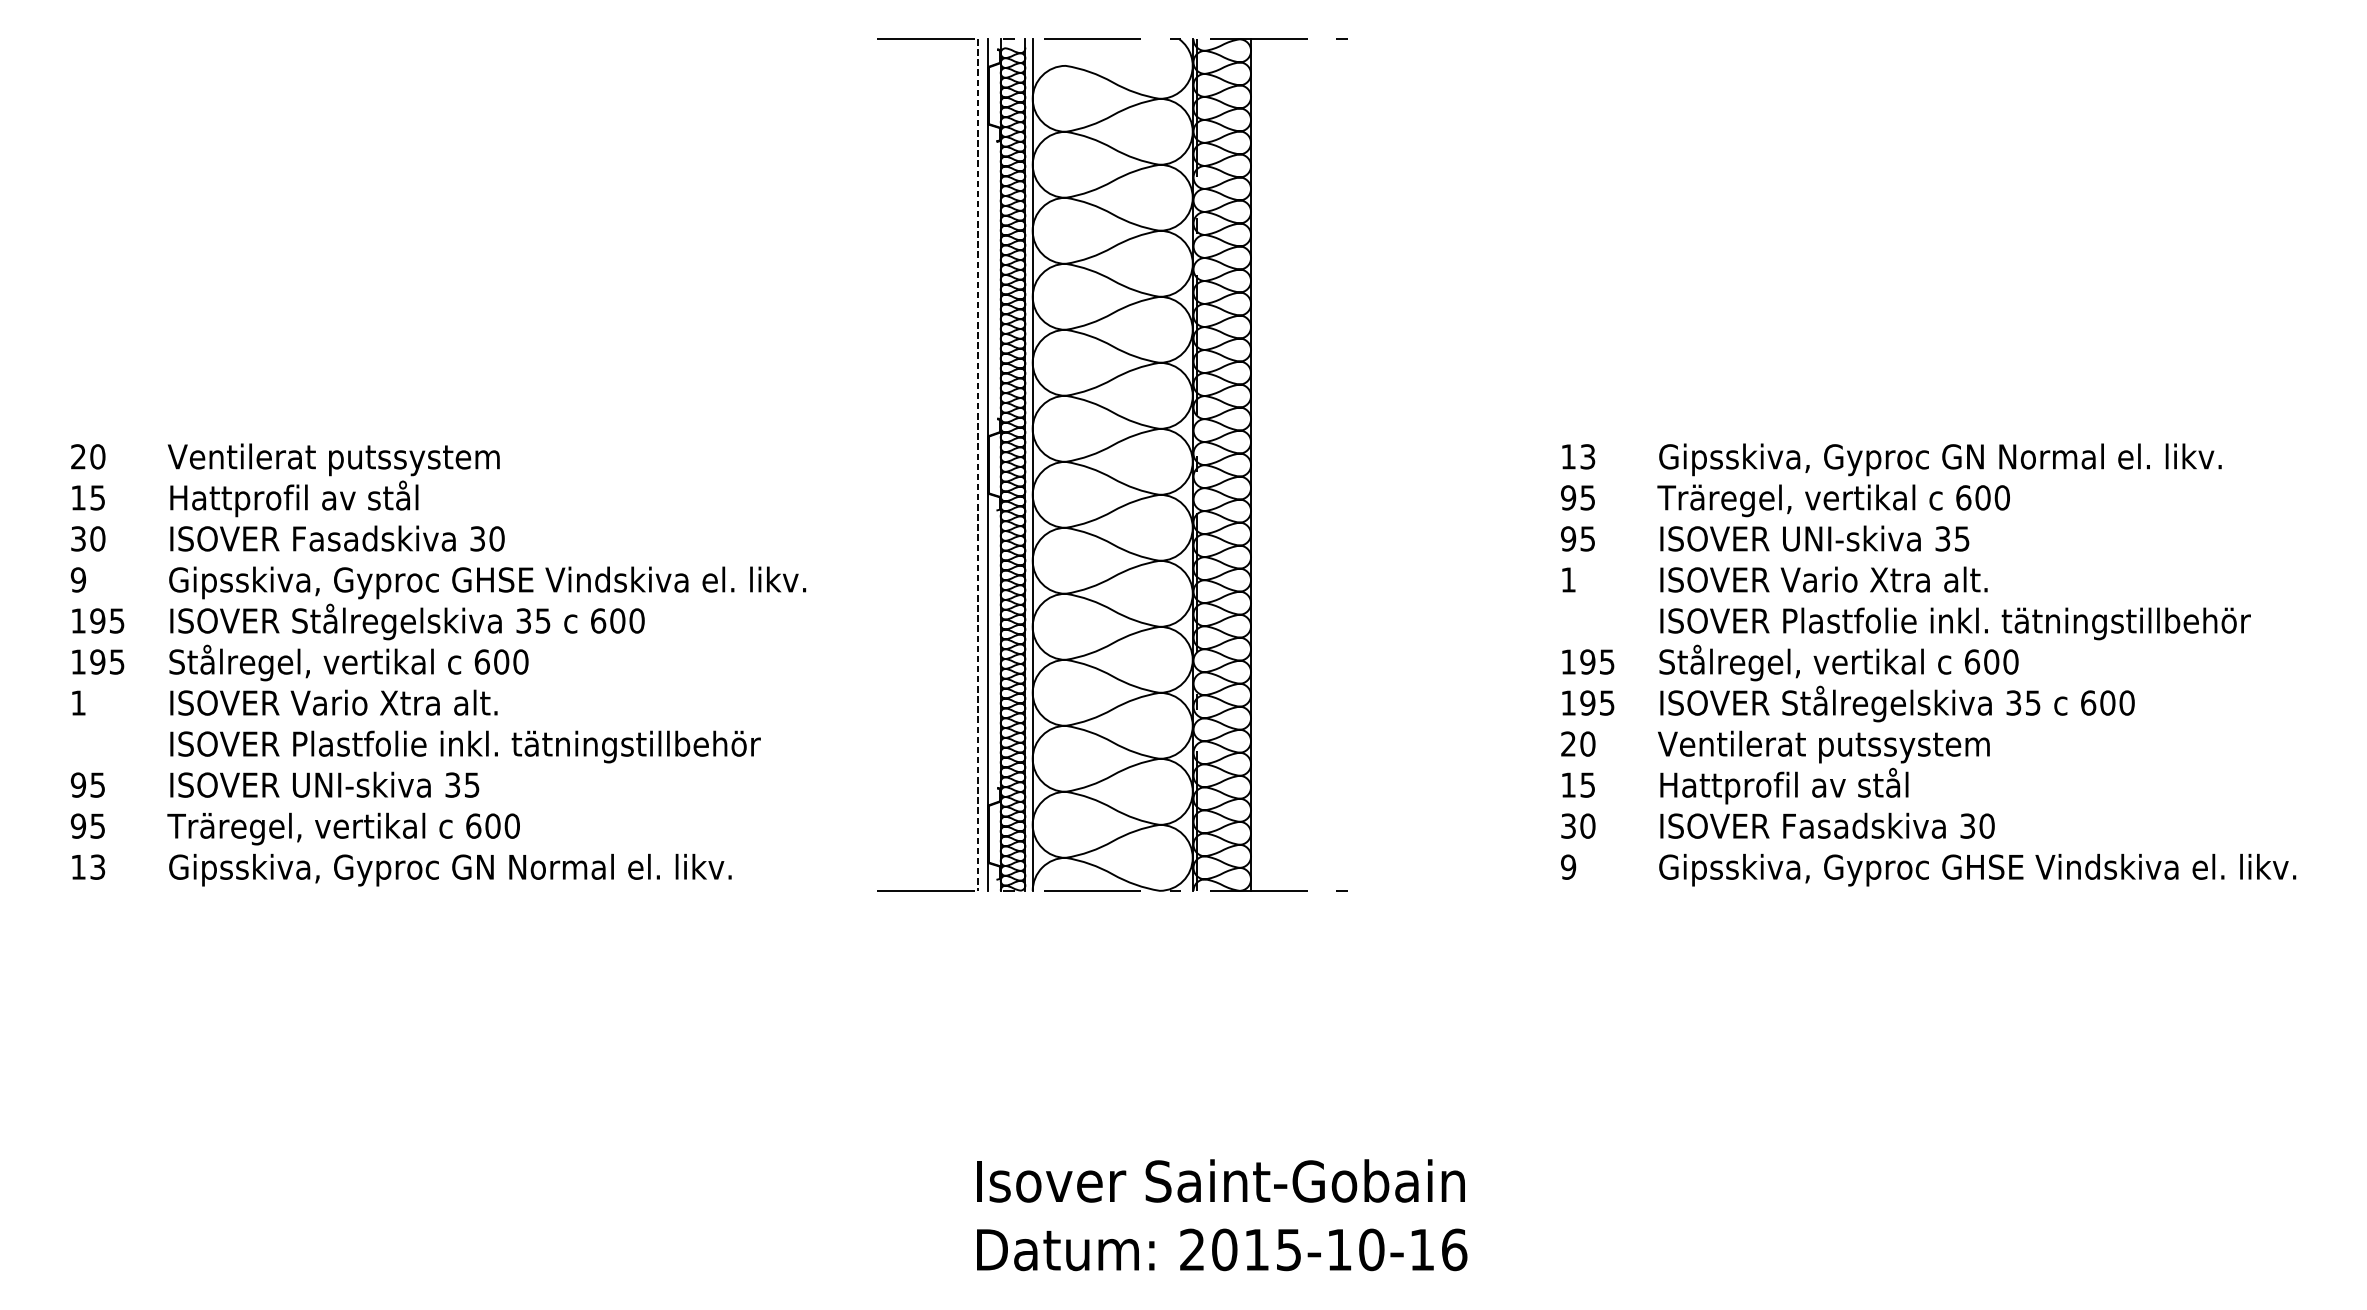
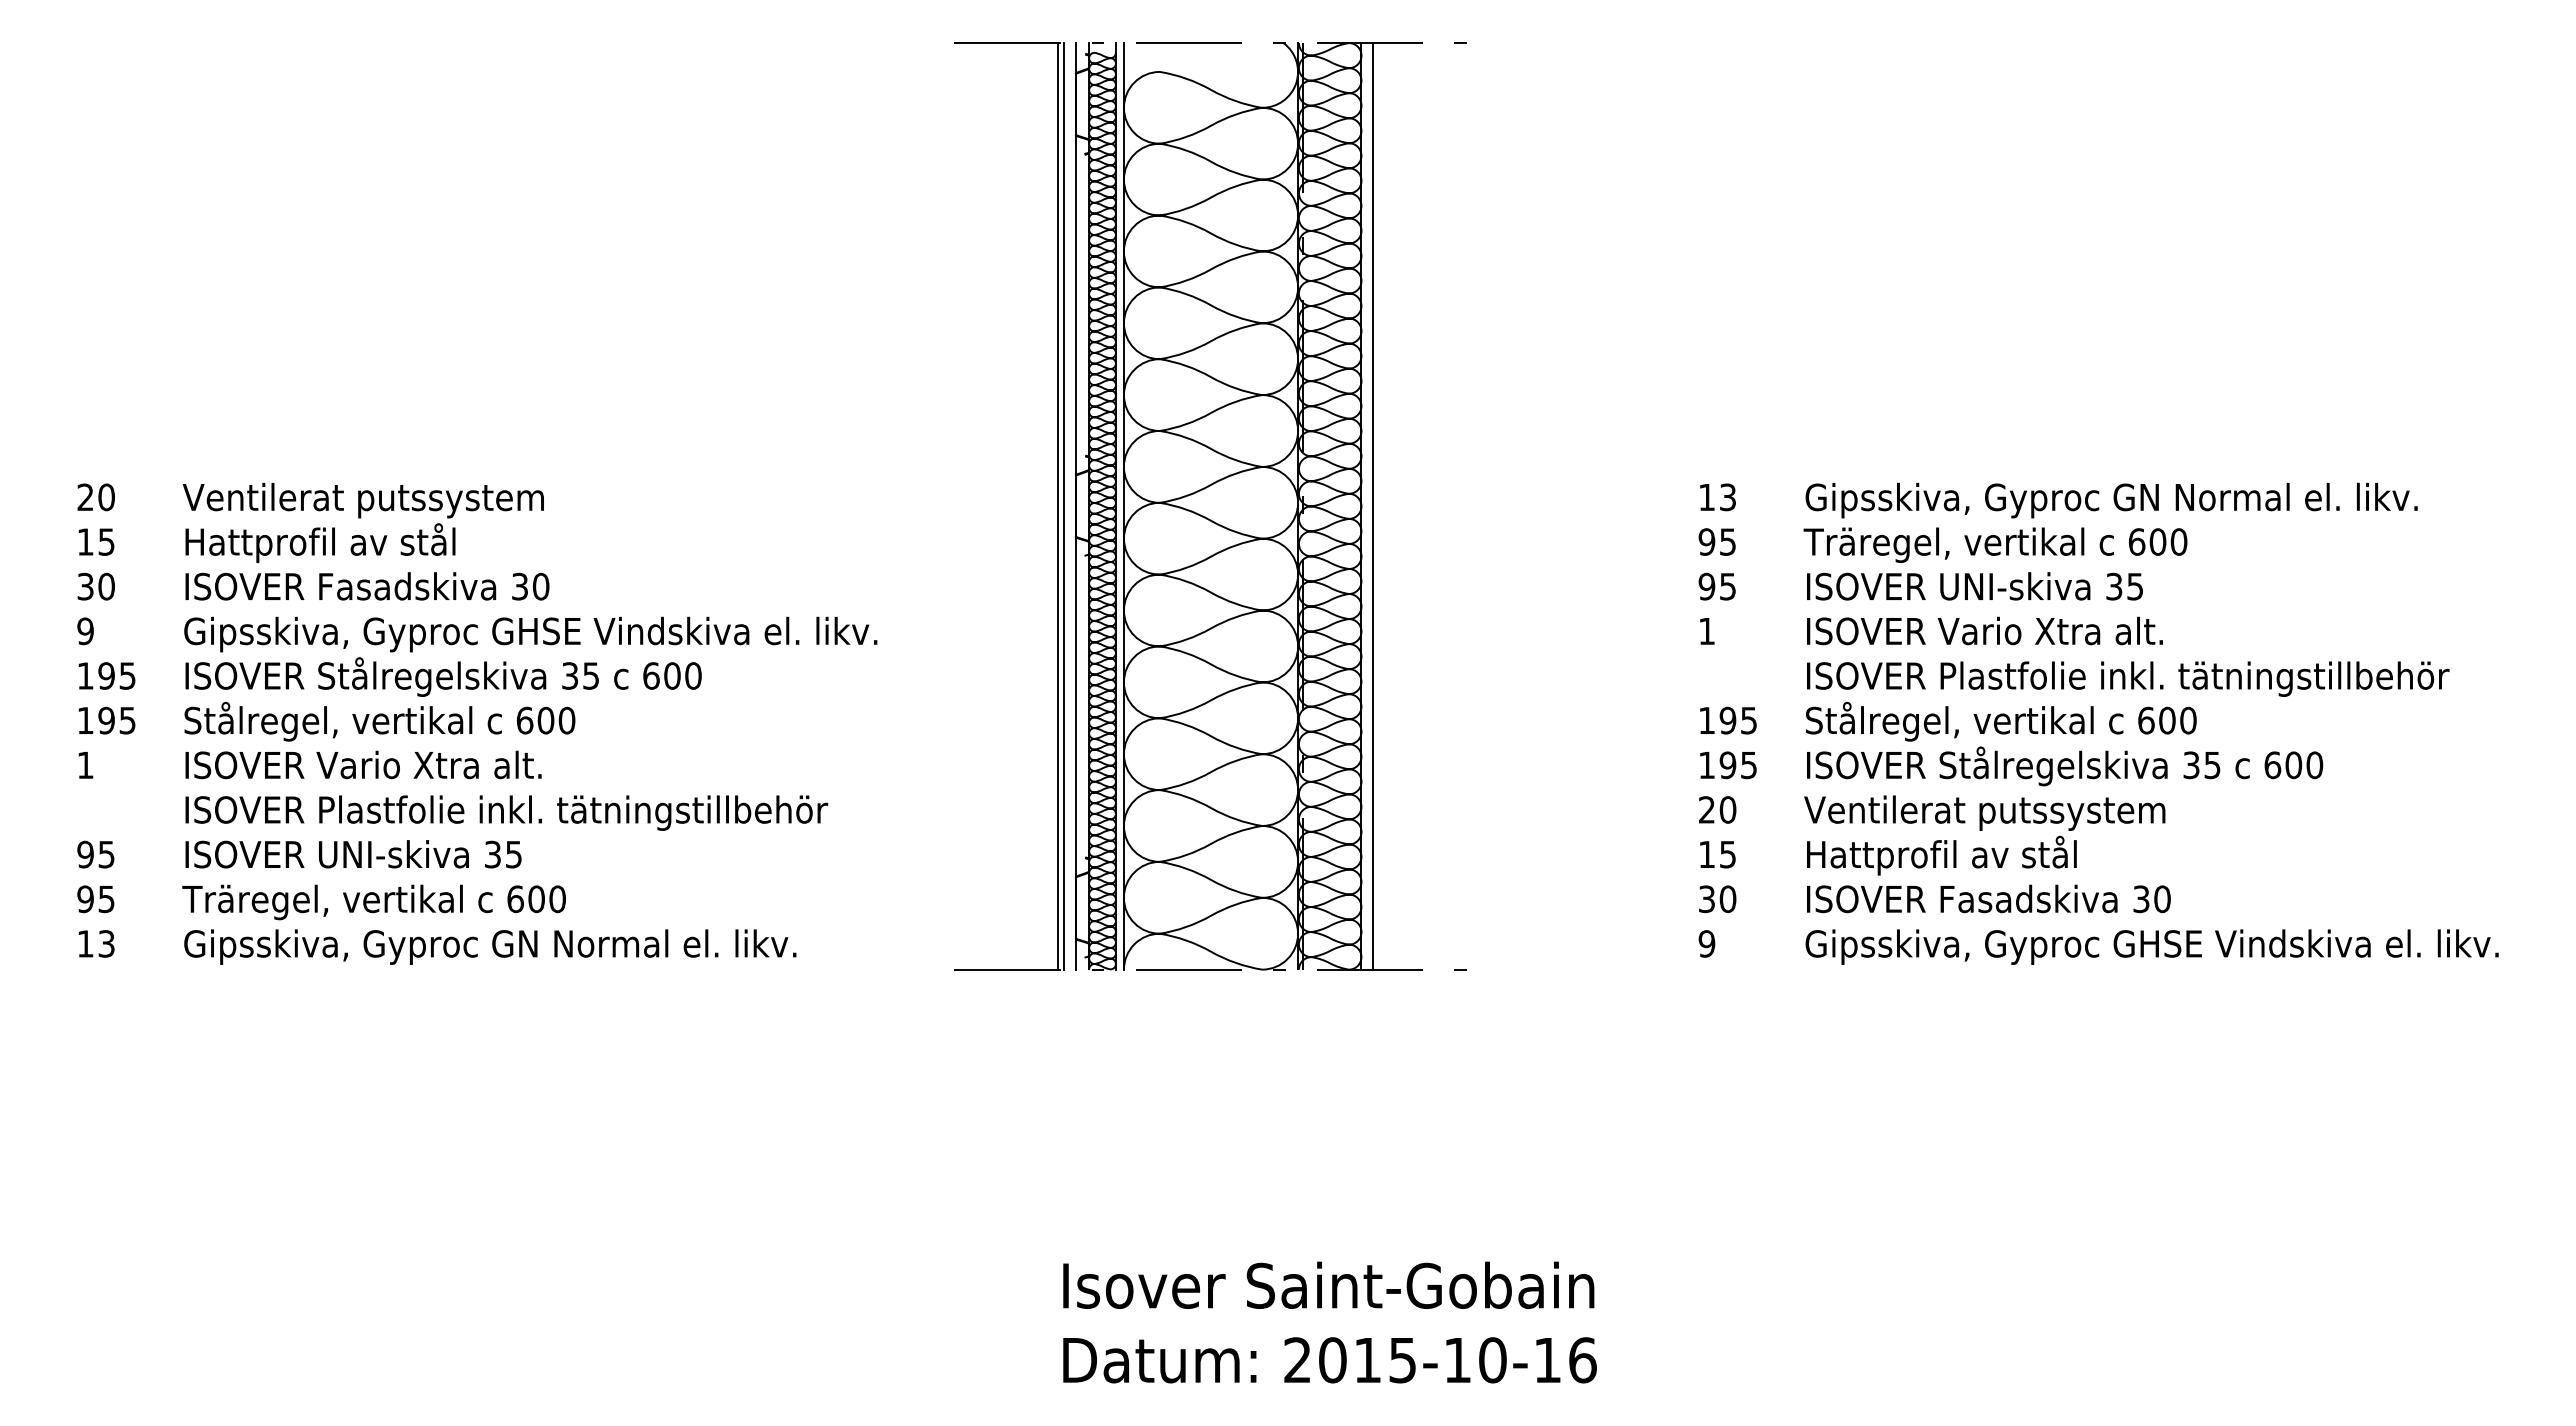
line: (971, 464) -> (1057, 505), added
line: (1262, 464) -> (1373, 505), added
line: (978, 465) -> (1064, 506), dashed -> solid

